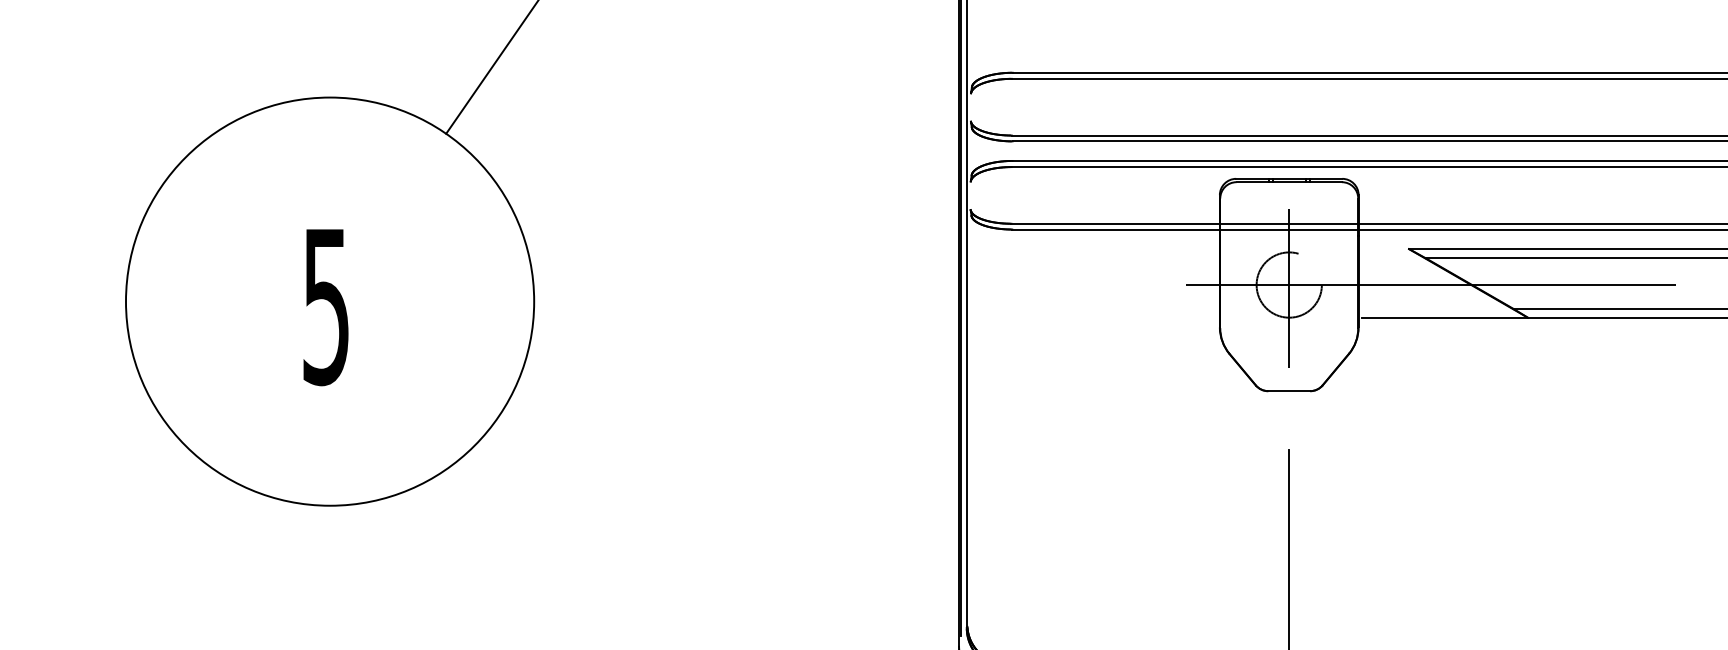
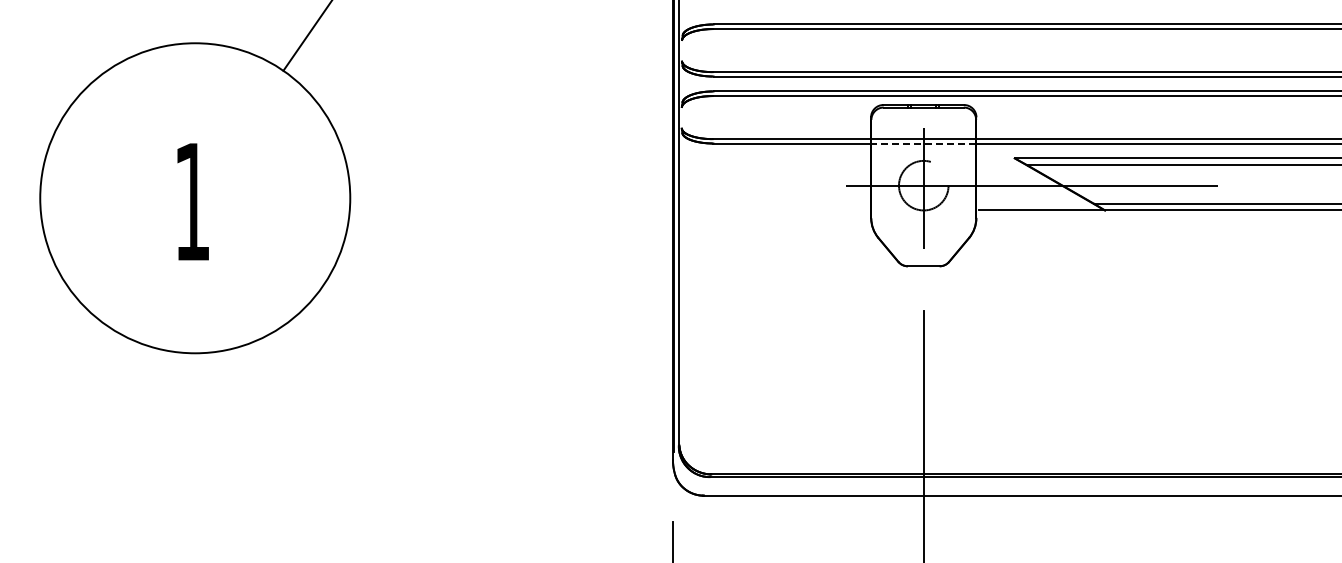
line: (1288, 229) -> (923, 143), solid -> dashed
text: (326, 307) -> (192, 202), 5 -> 1

